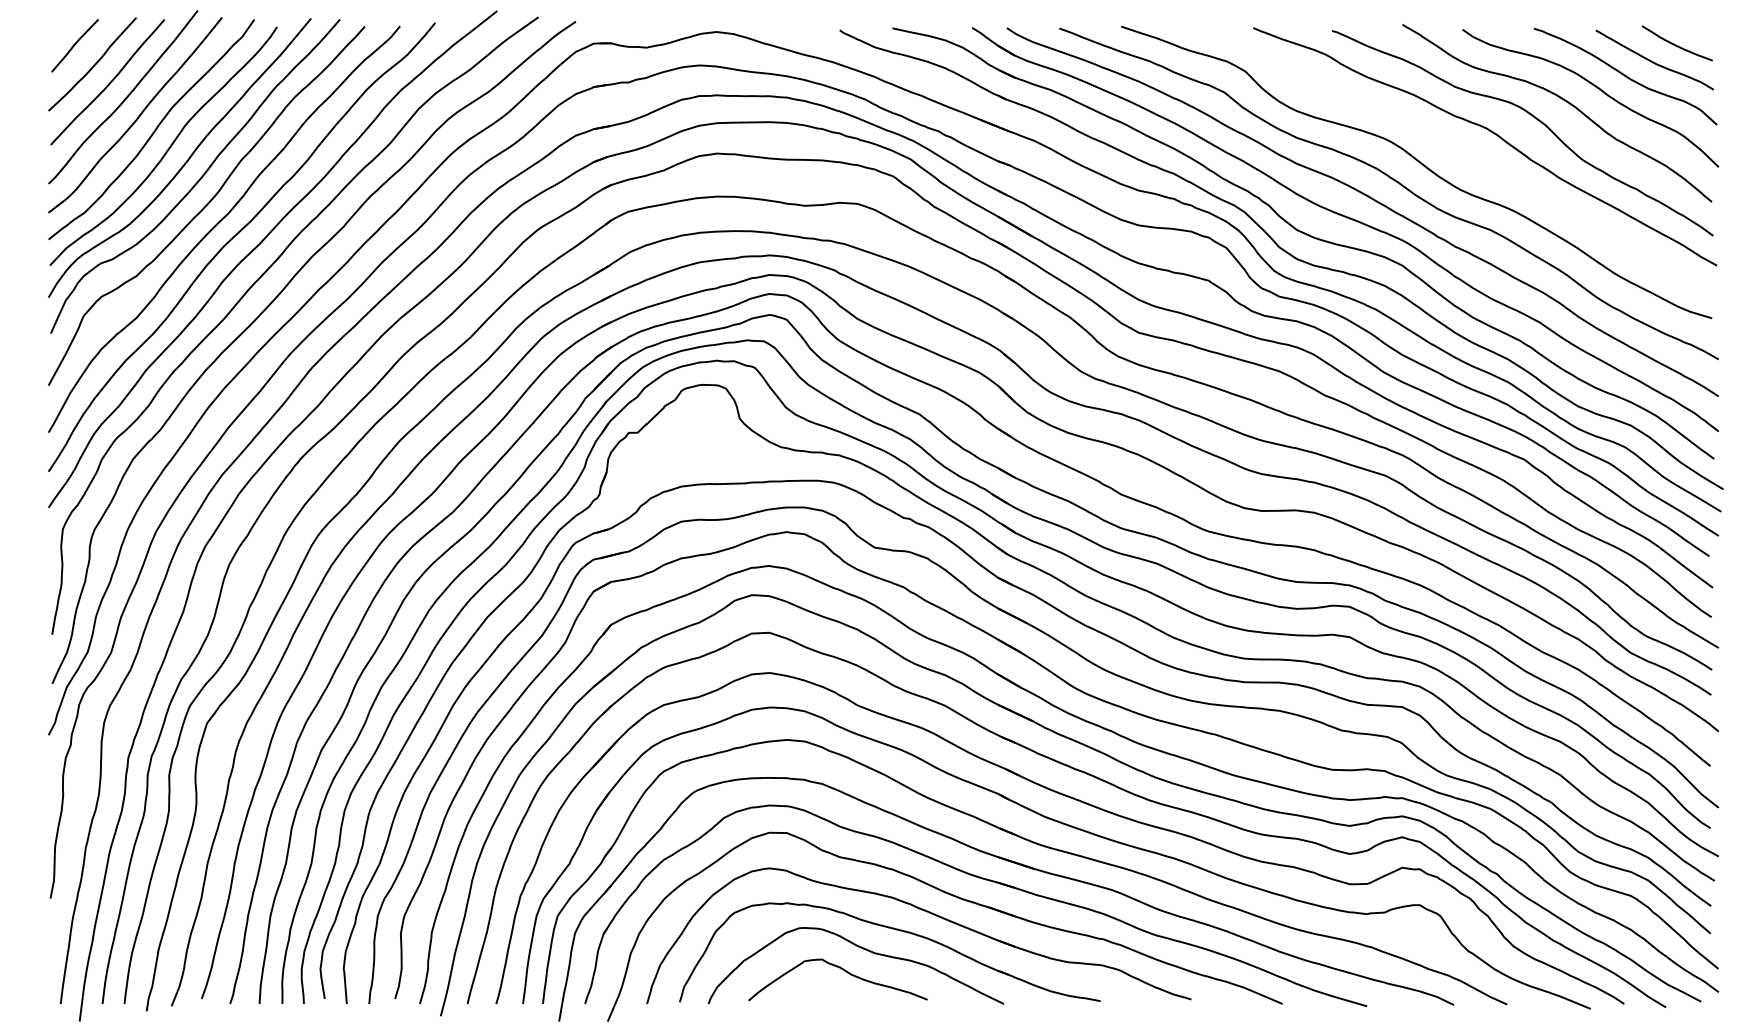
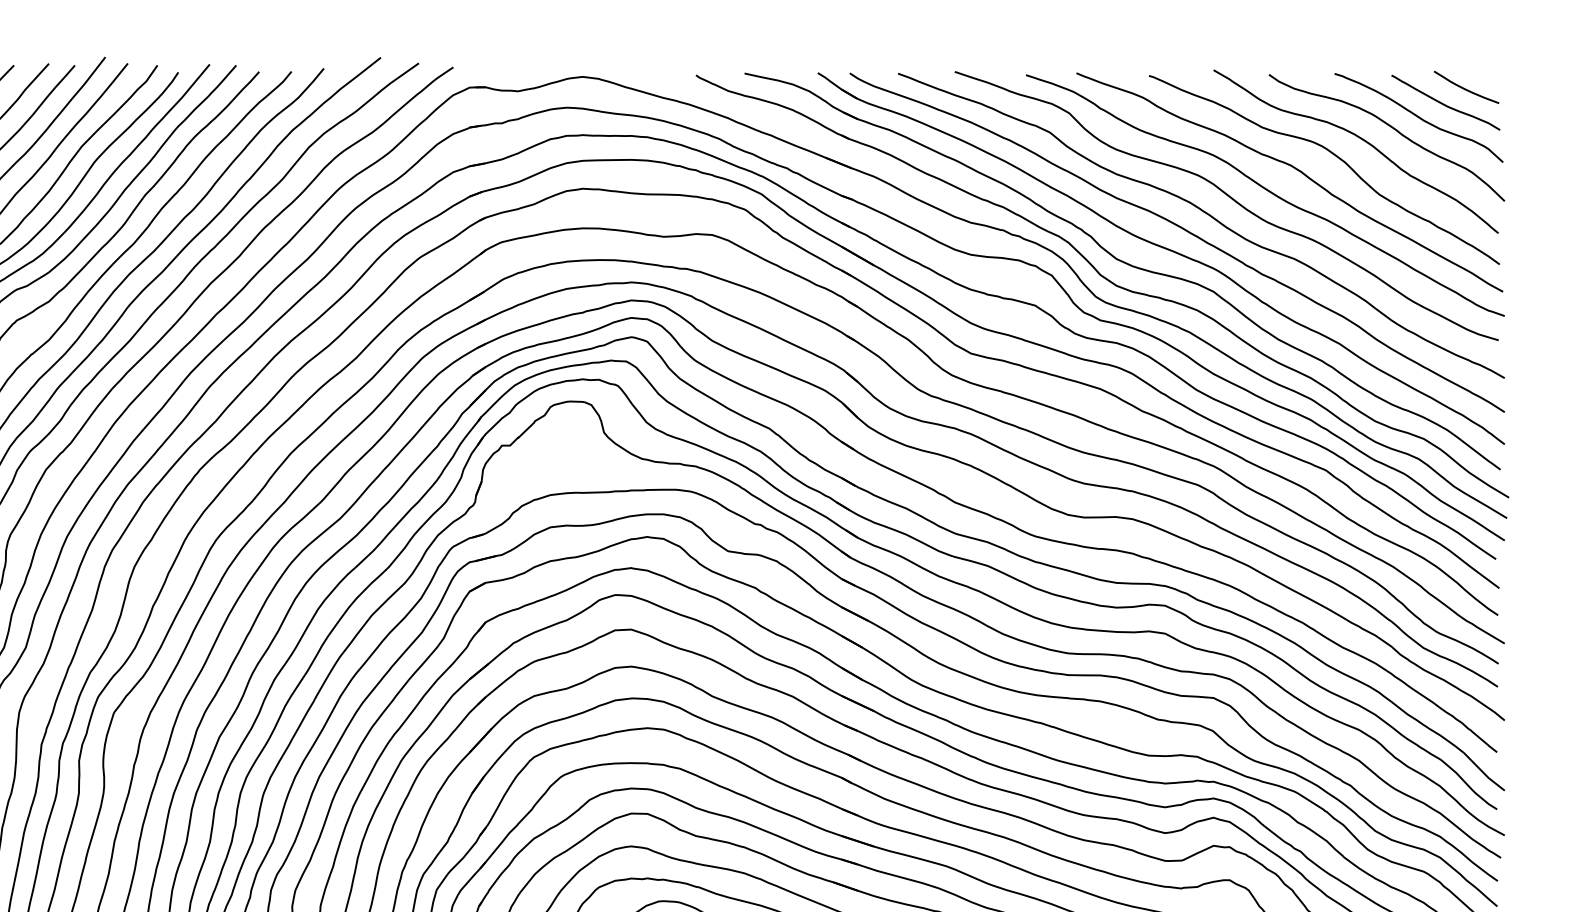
curve: (1461, 156) -> (1268, 191), added

